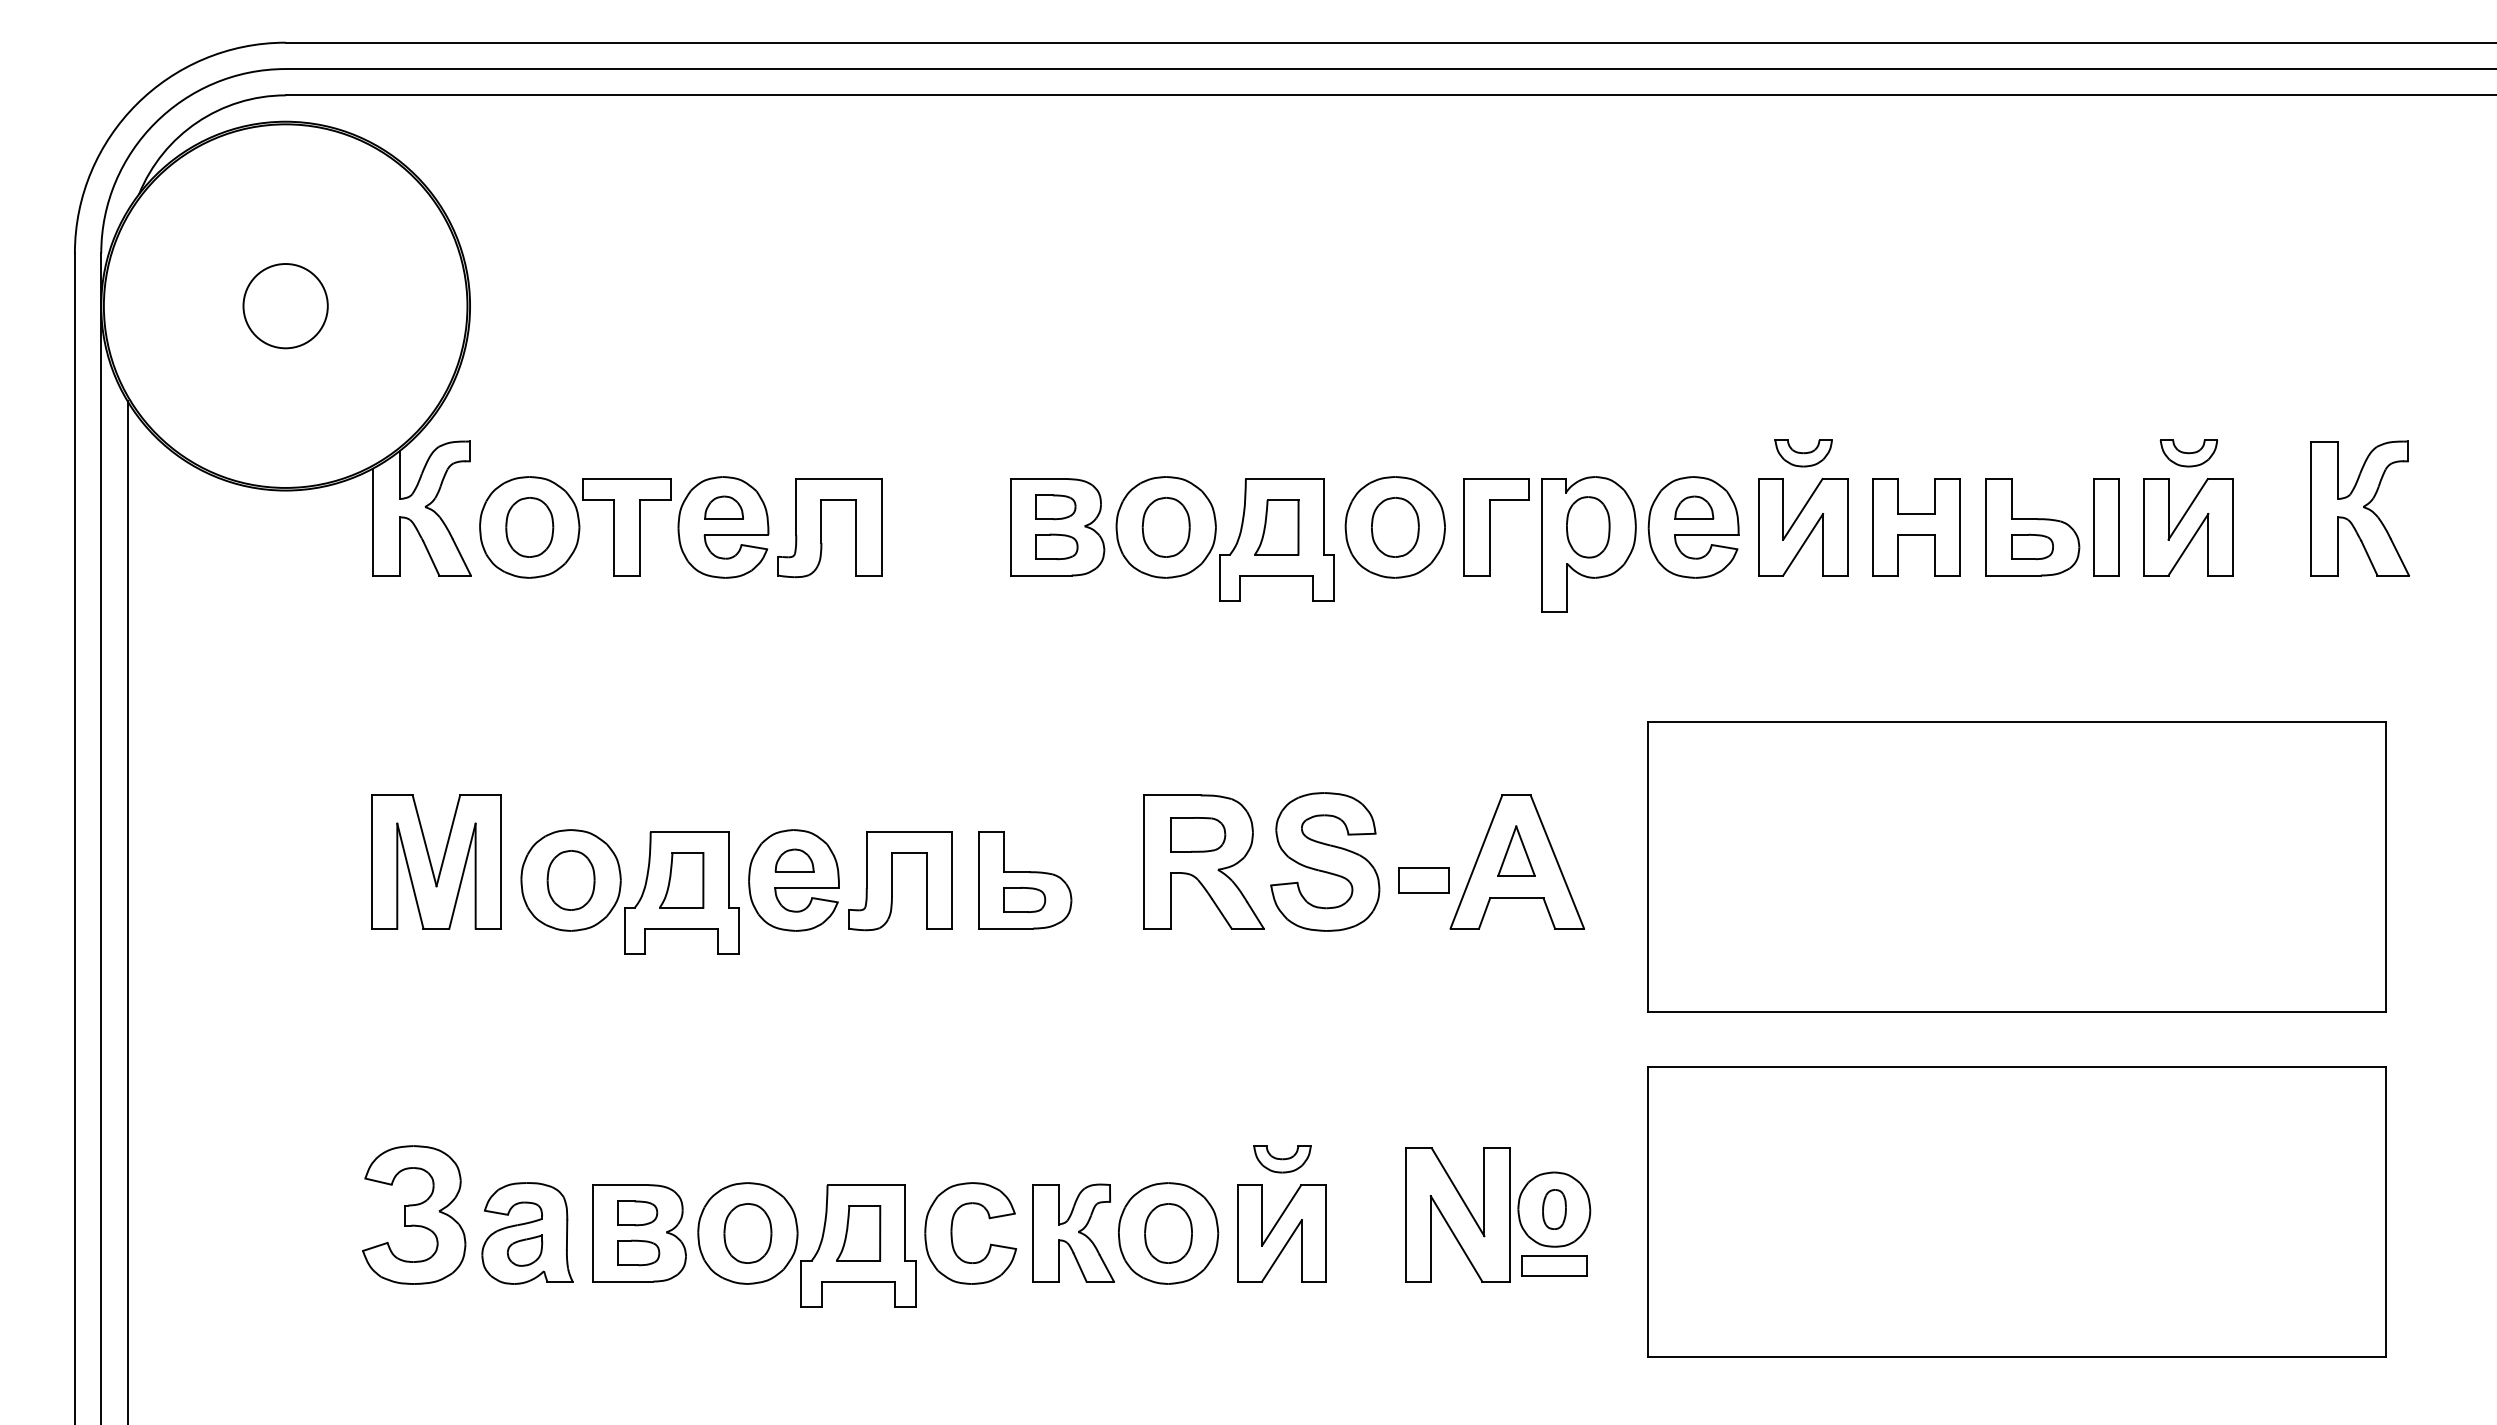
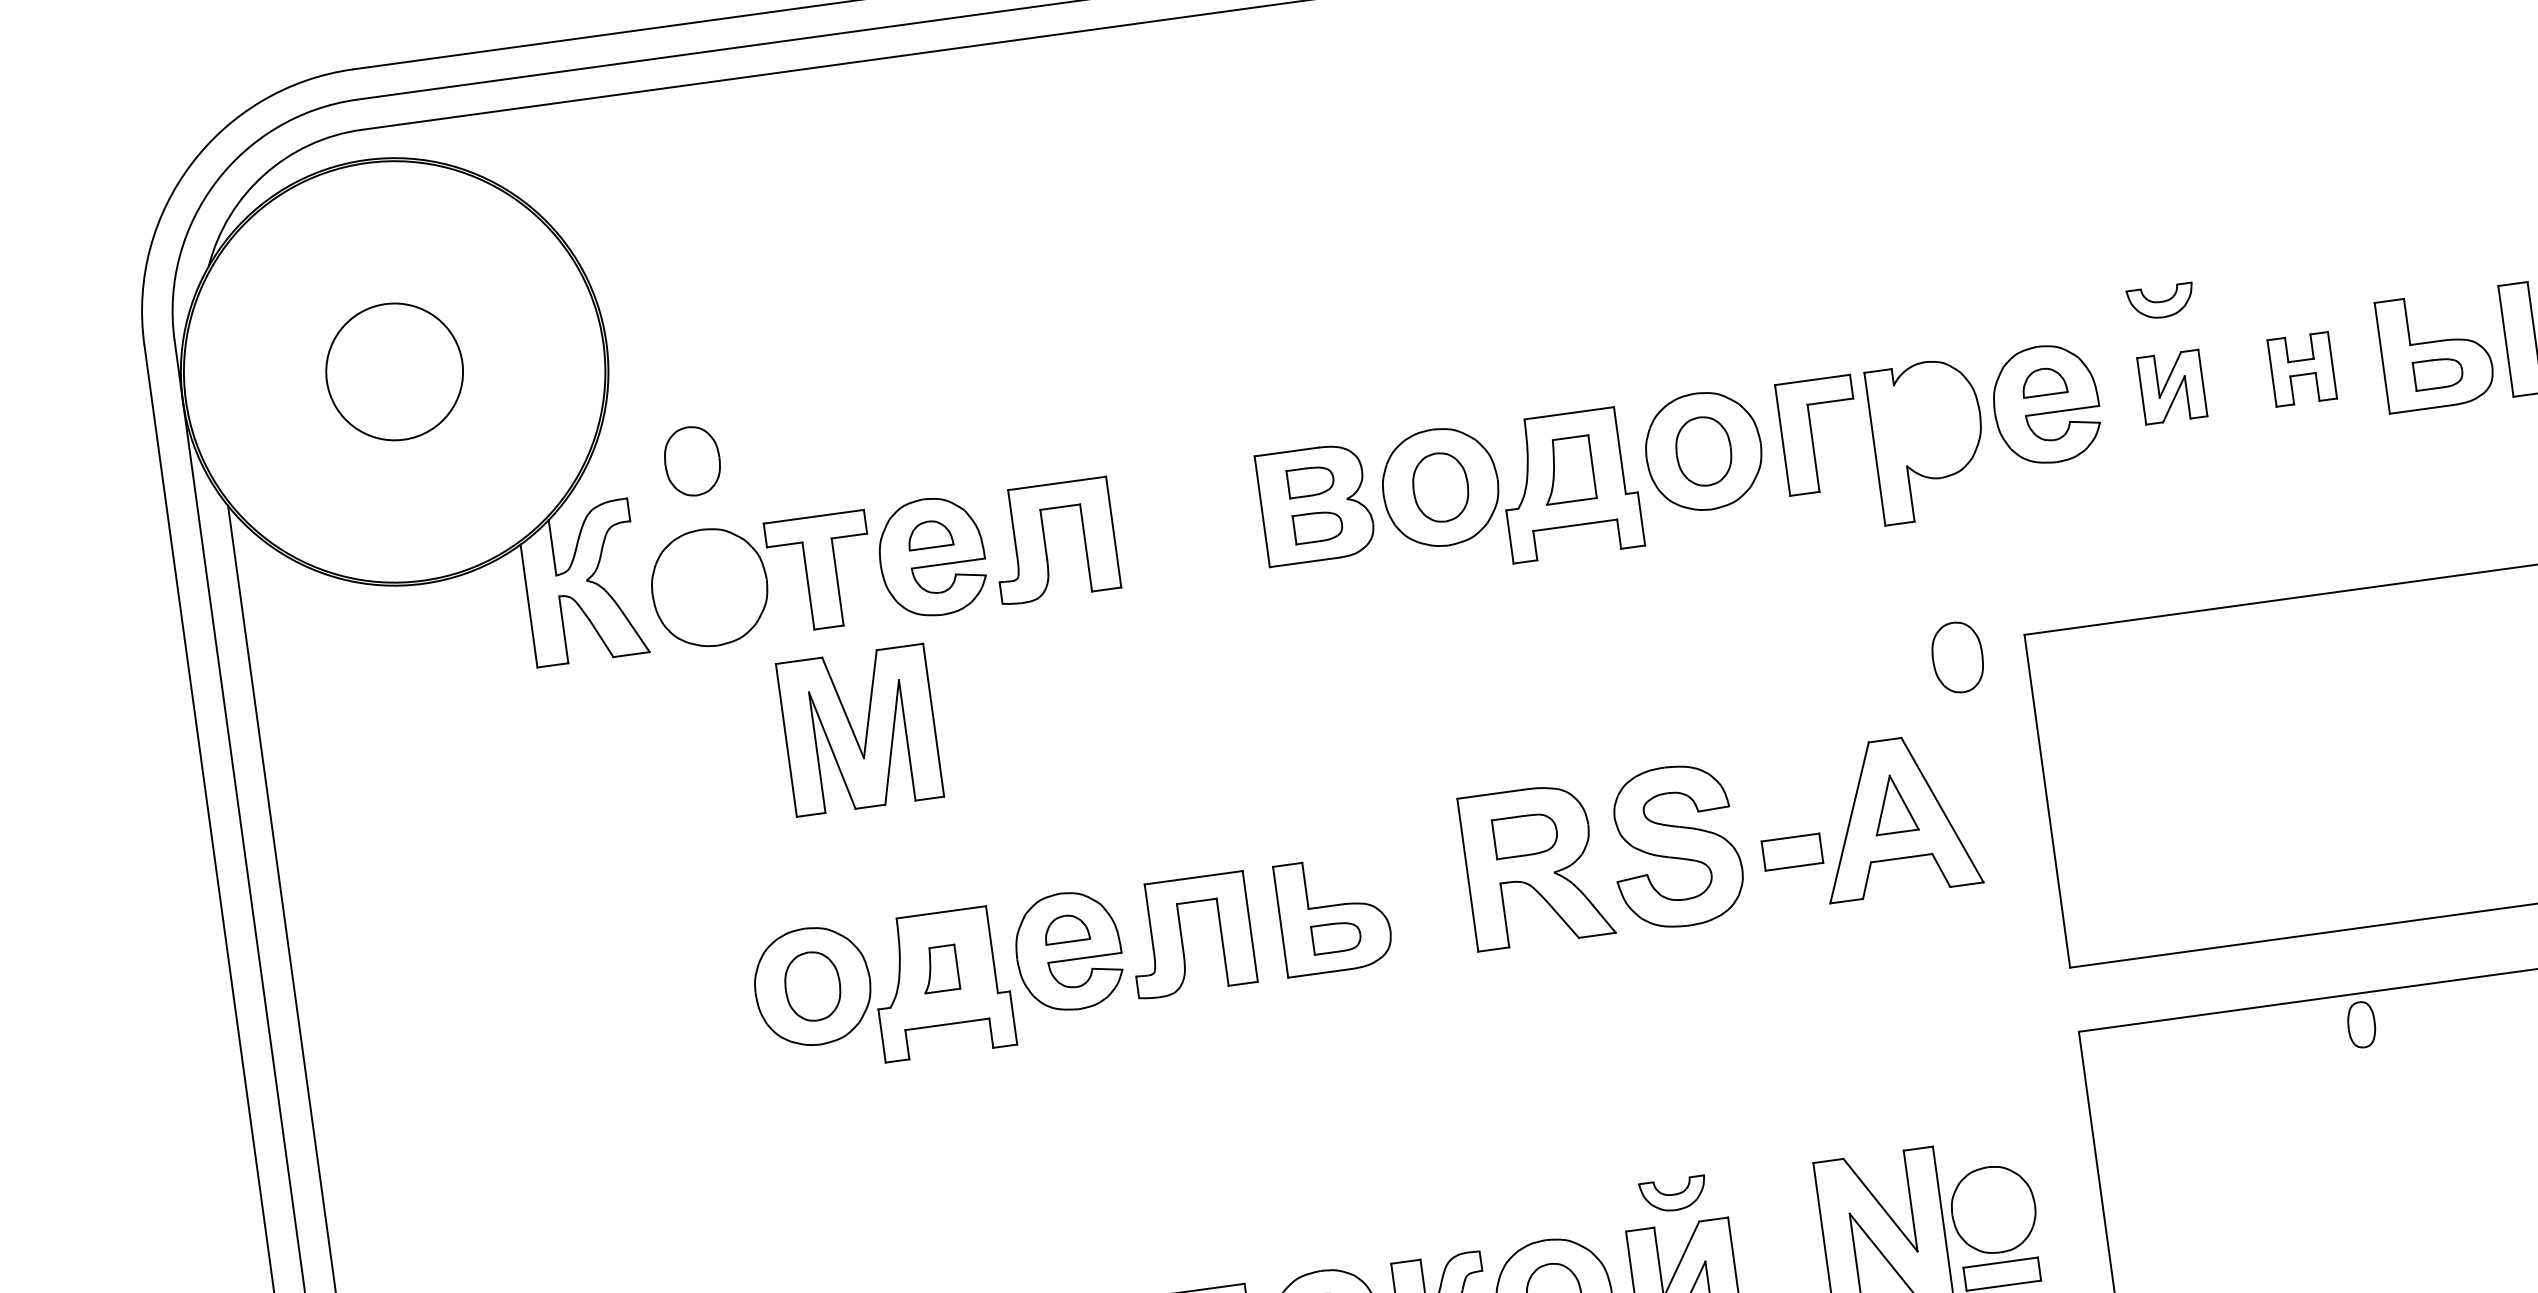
circle: (285, 306) -> (394, 372), size x1.4
part: (529, 527) -> (692, 461), moved
part: (1588, 527) -> (1958, 657), moved
part: (1803, 527) -> (2172, 387), size x0.6
part: (1916, 527) -> (2302, 369), size x0.6
part: (436, 861) -> (859, 729), moved
part: (681, 880) -> (939, 969), size x0.7
part: (1554, 1209) -> (2361, 1024), moved

